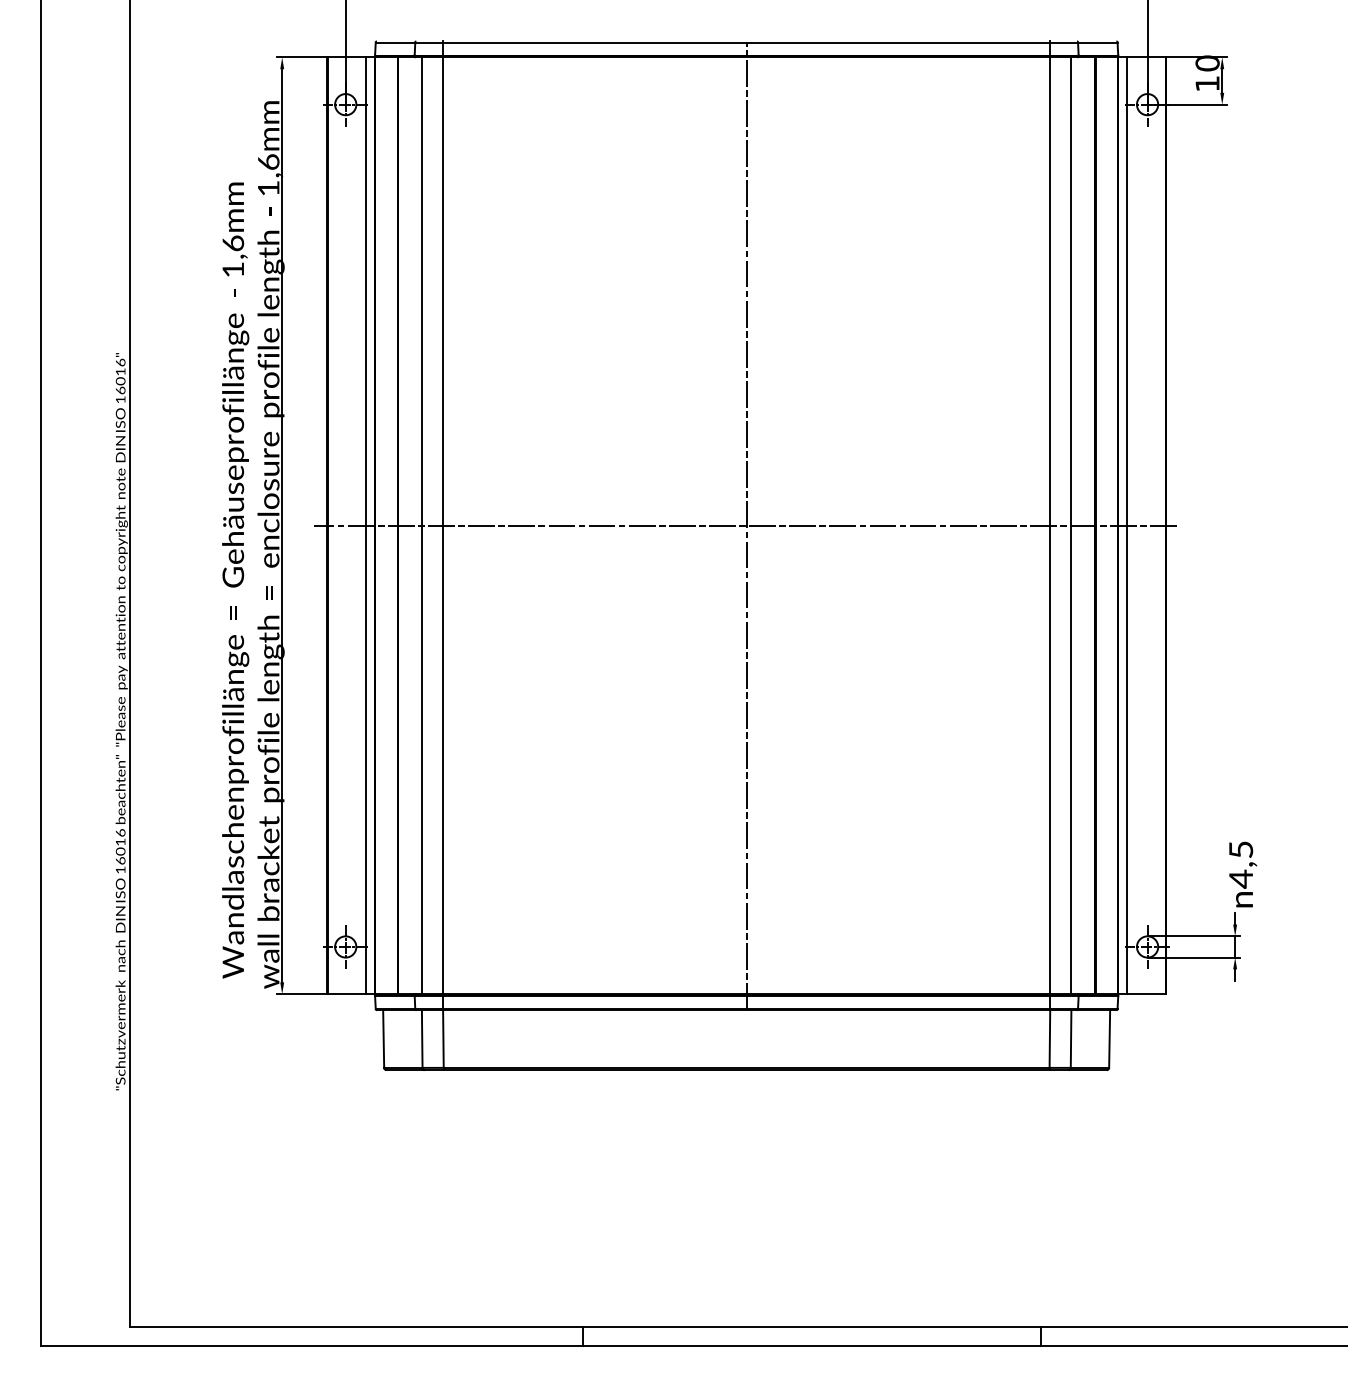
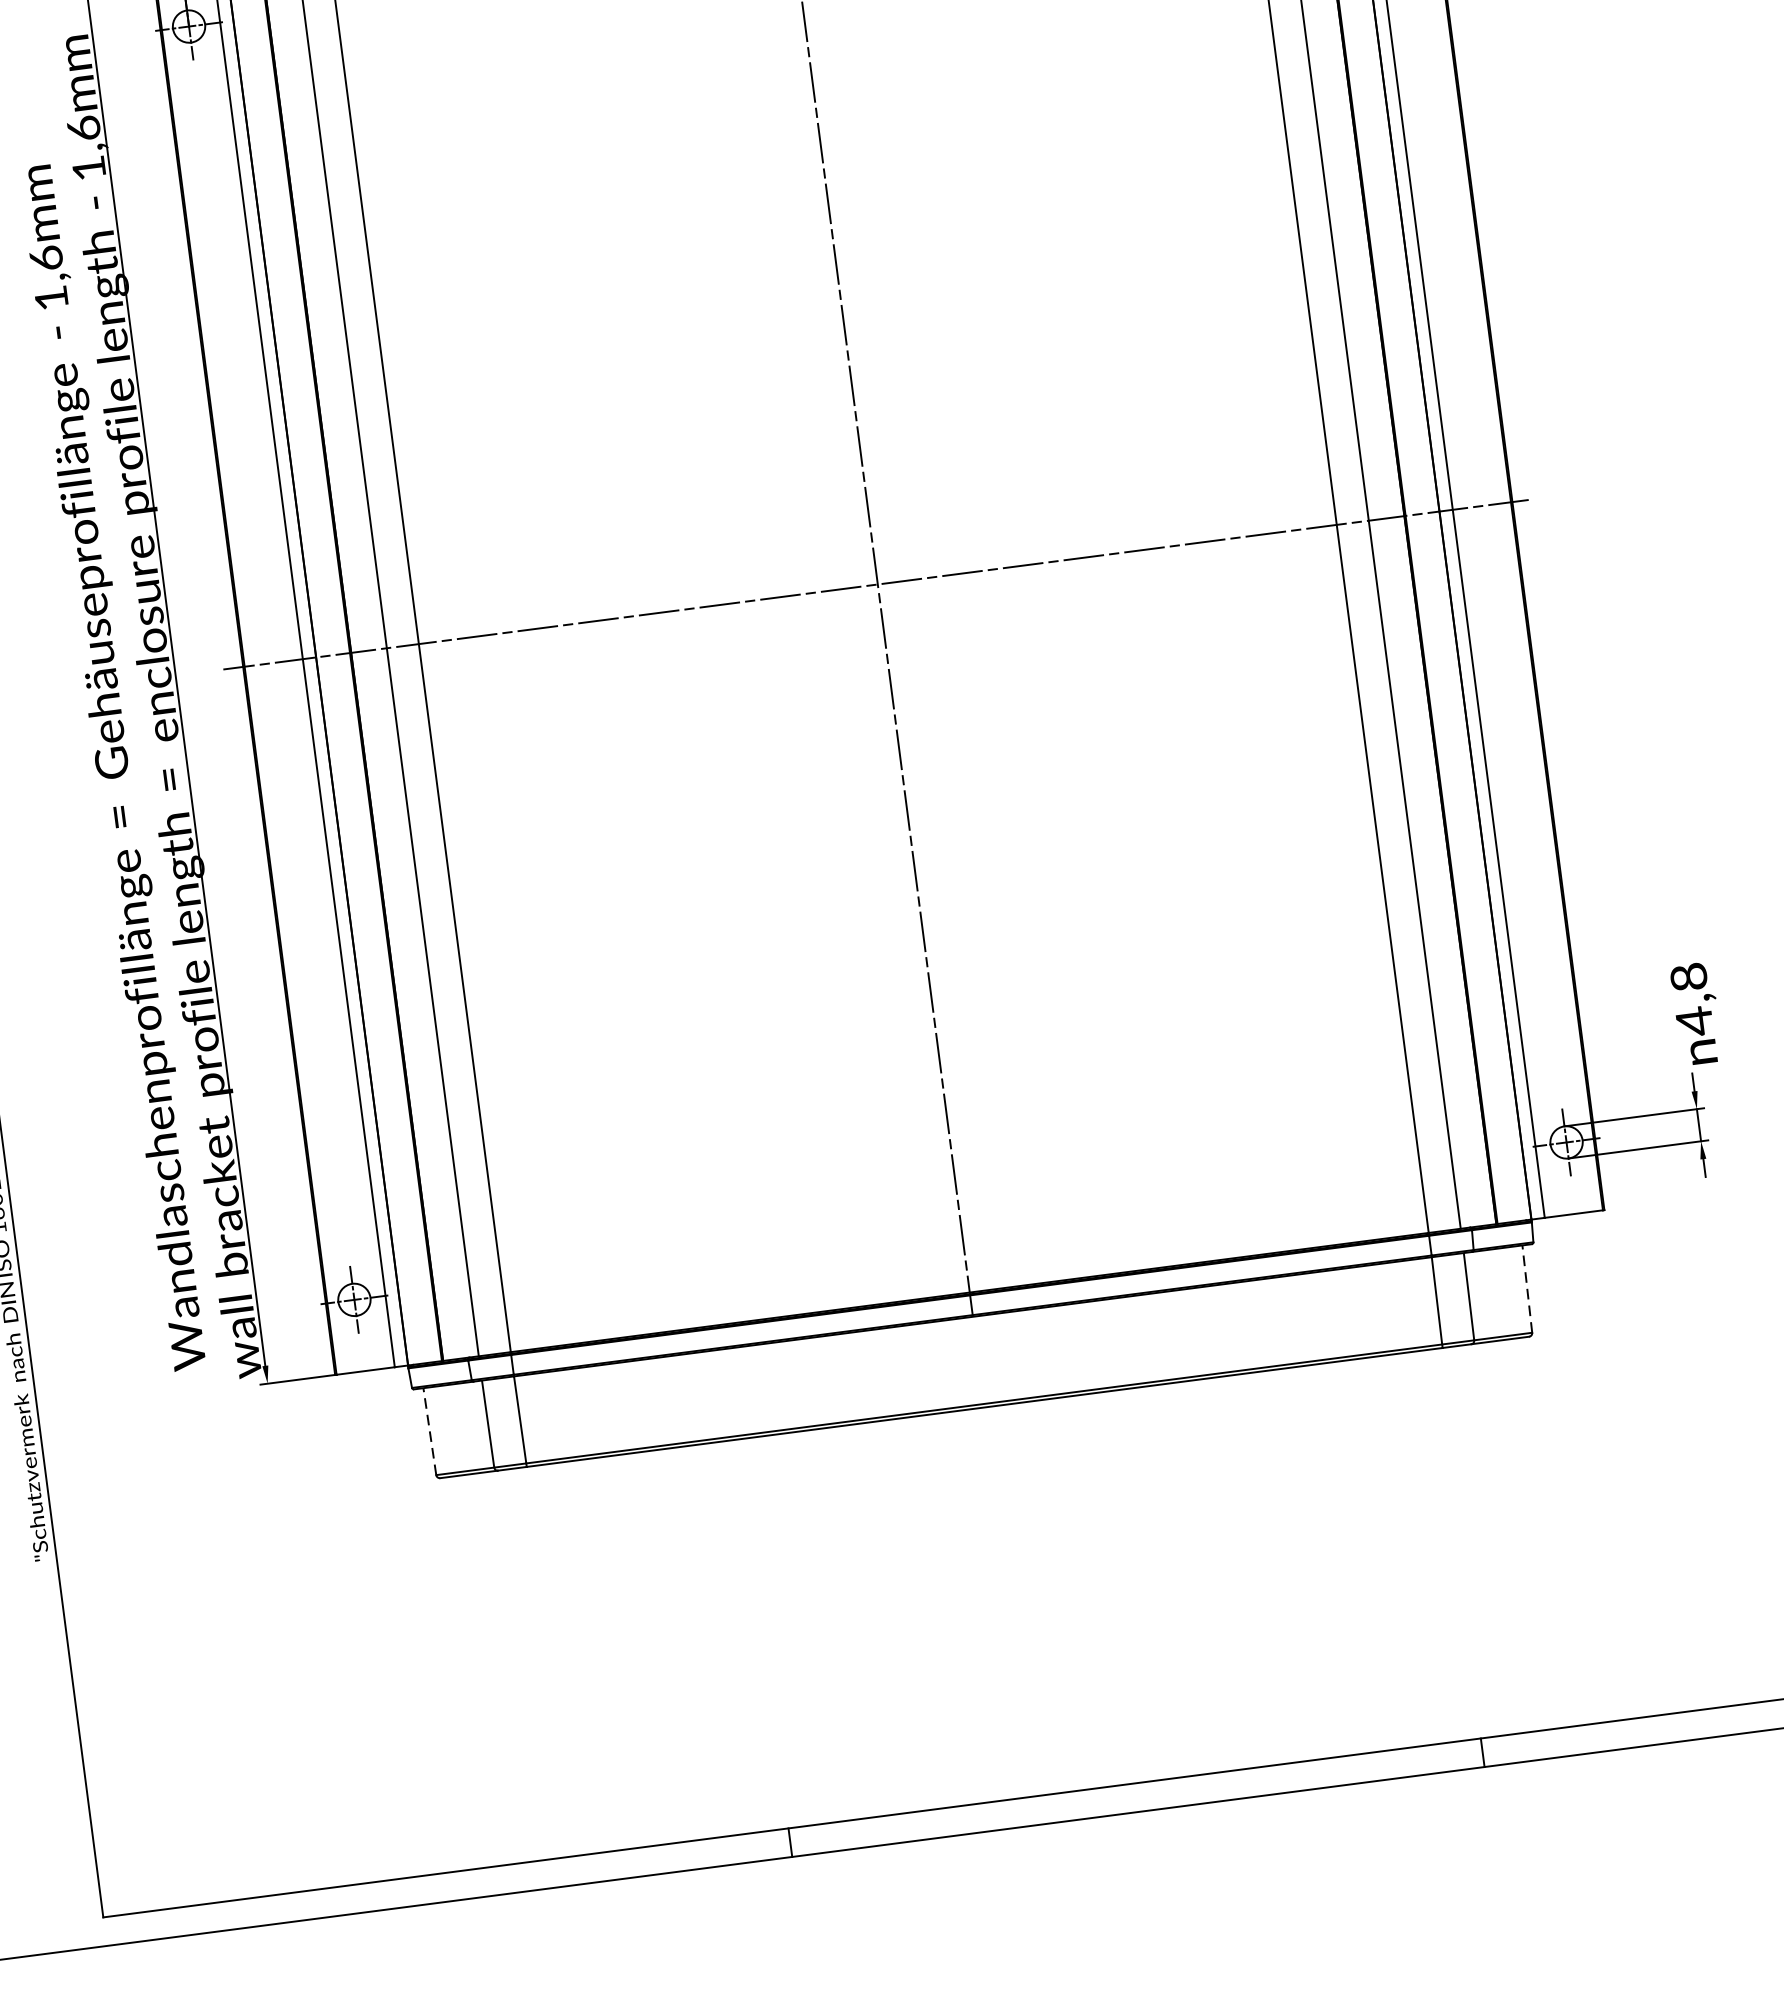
text: (1241, 849) -> (1689, 976), 4,5 -> 4,8
line: (383, 1039) -> (429, 1432), solid -> dashed
line: (1109, 1039) -> (1527, 1289), solid -> dashed

